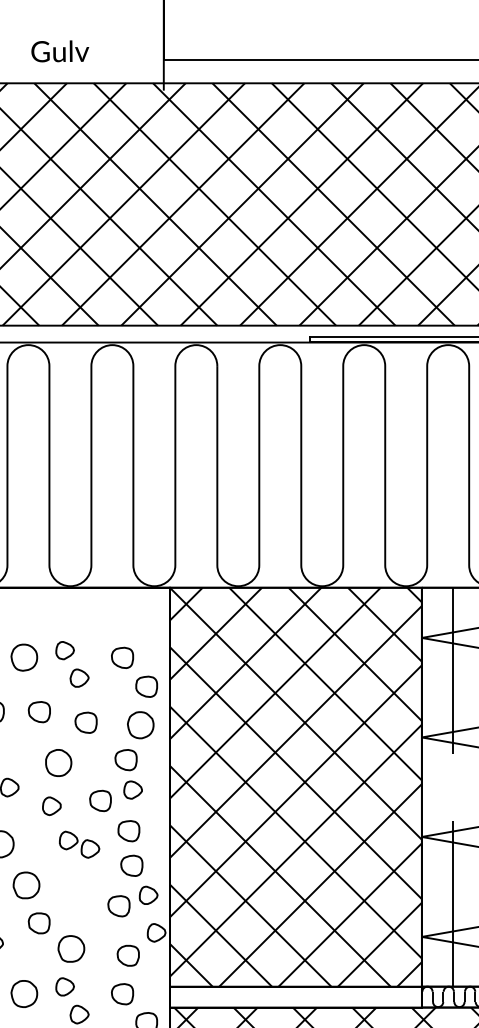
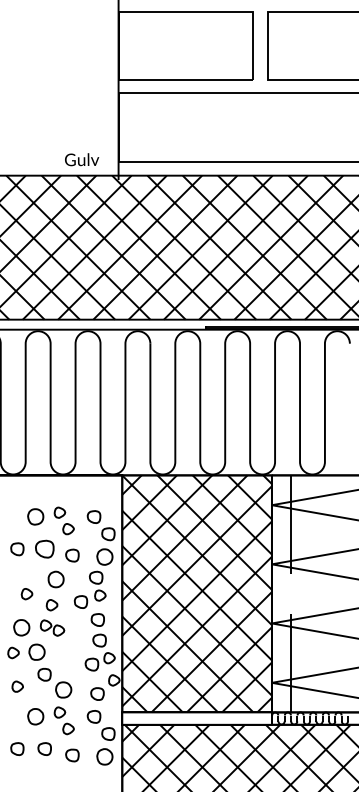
text: (60, 51) -> (82, 159), moved
part: (39, 712) -> (44, 549), size x1.4
part: (79, 843) -> (52, 627), moved

